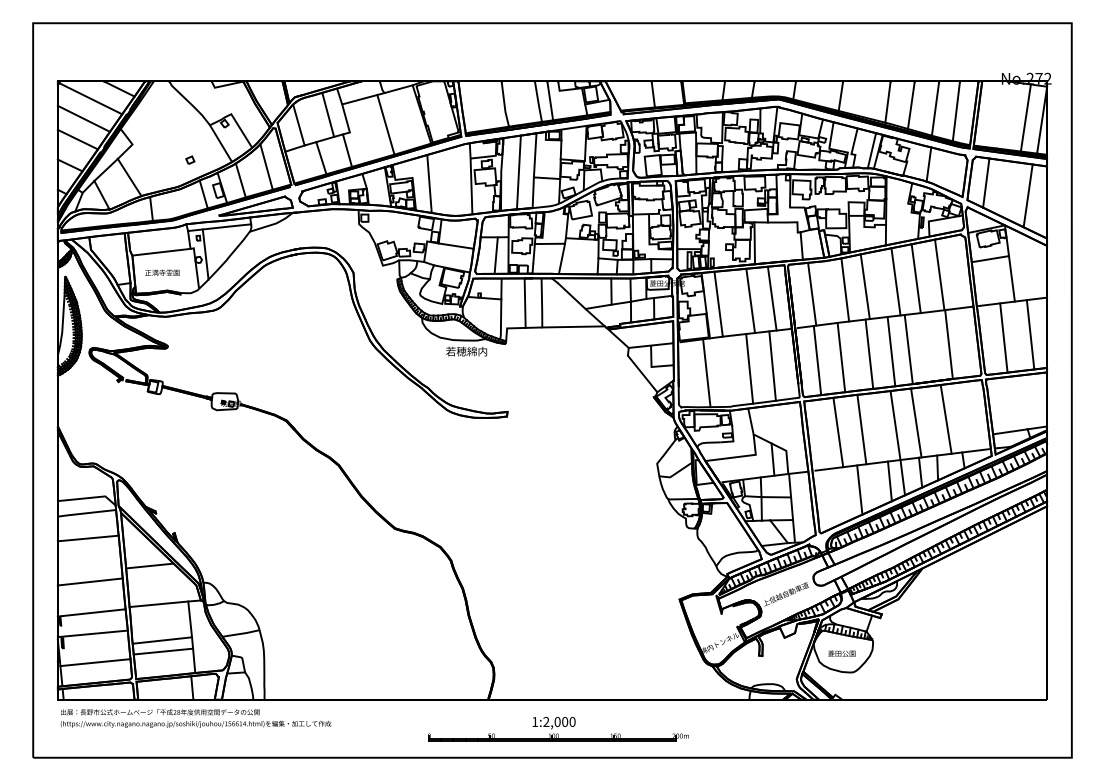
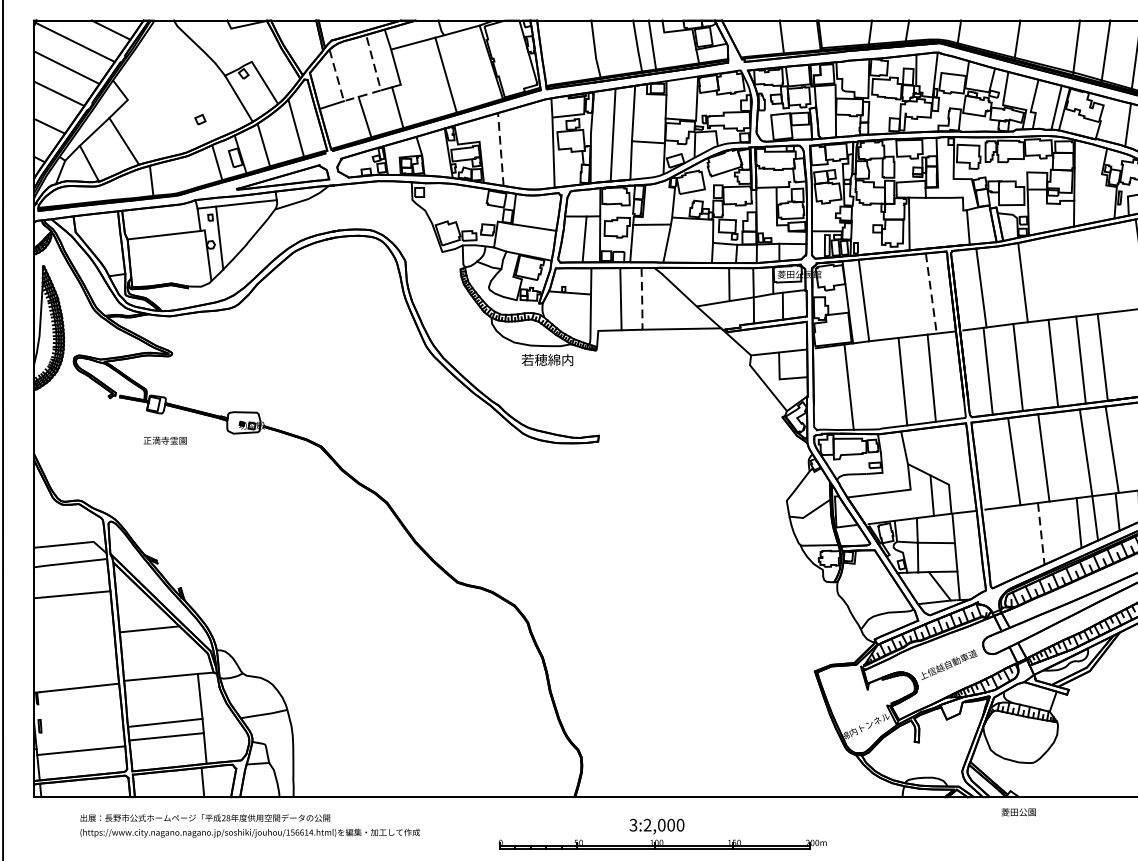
line: (320, 140) -> (363, 94), solid -> dashed
line: (429, 183) -> (500, 148), solid -> dashed
text: (162, 272) -> (165, 440), moved
line: (915, 278) -> (1111, 268), removed
line: (895, 281) -> (1086, 271), removed
line: (864, 286) -> (1047, 278), removed
line: (772, 299) -> (931, 294), solid -> dashed
line: (750, 300) -> (903, 295), removed
line: (542, 304) -> (642, 300), solid -> dashed
line: (859, 490) -> (1040, 534), solid -> dashed
line: (89, 581) -> (73, 648), removed
line: (92, 633) -> (77, 714), removed
text: (841, 653) -> (1018, 812), moved
text: (195, 718) -> (249, 825), moved
text: (535, 721) -> (633, 824), 1:2,000 -> 3:2,000

